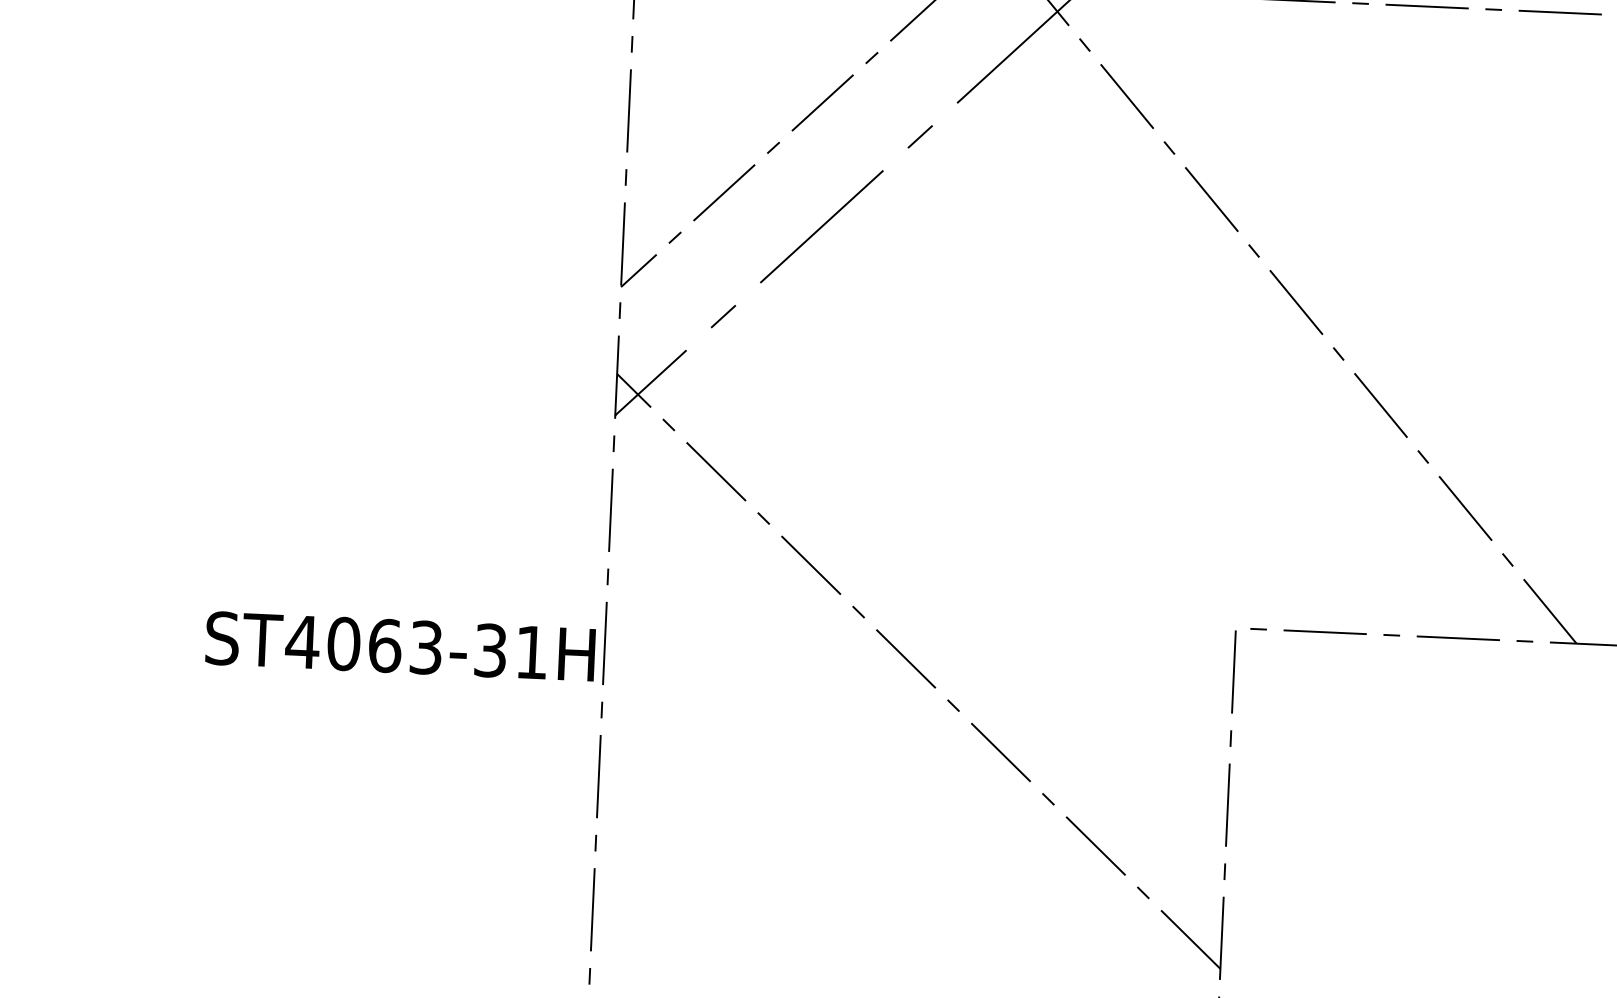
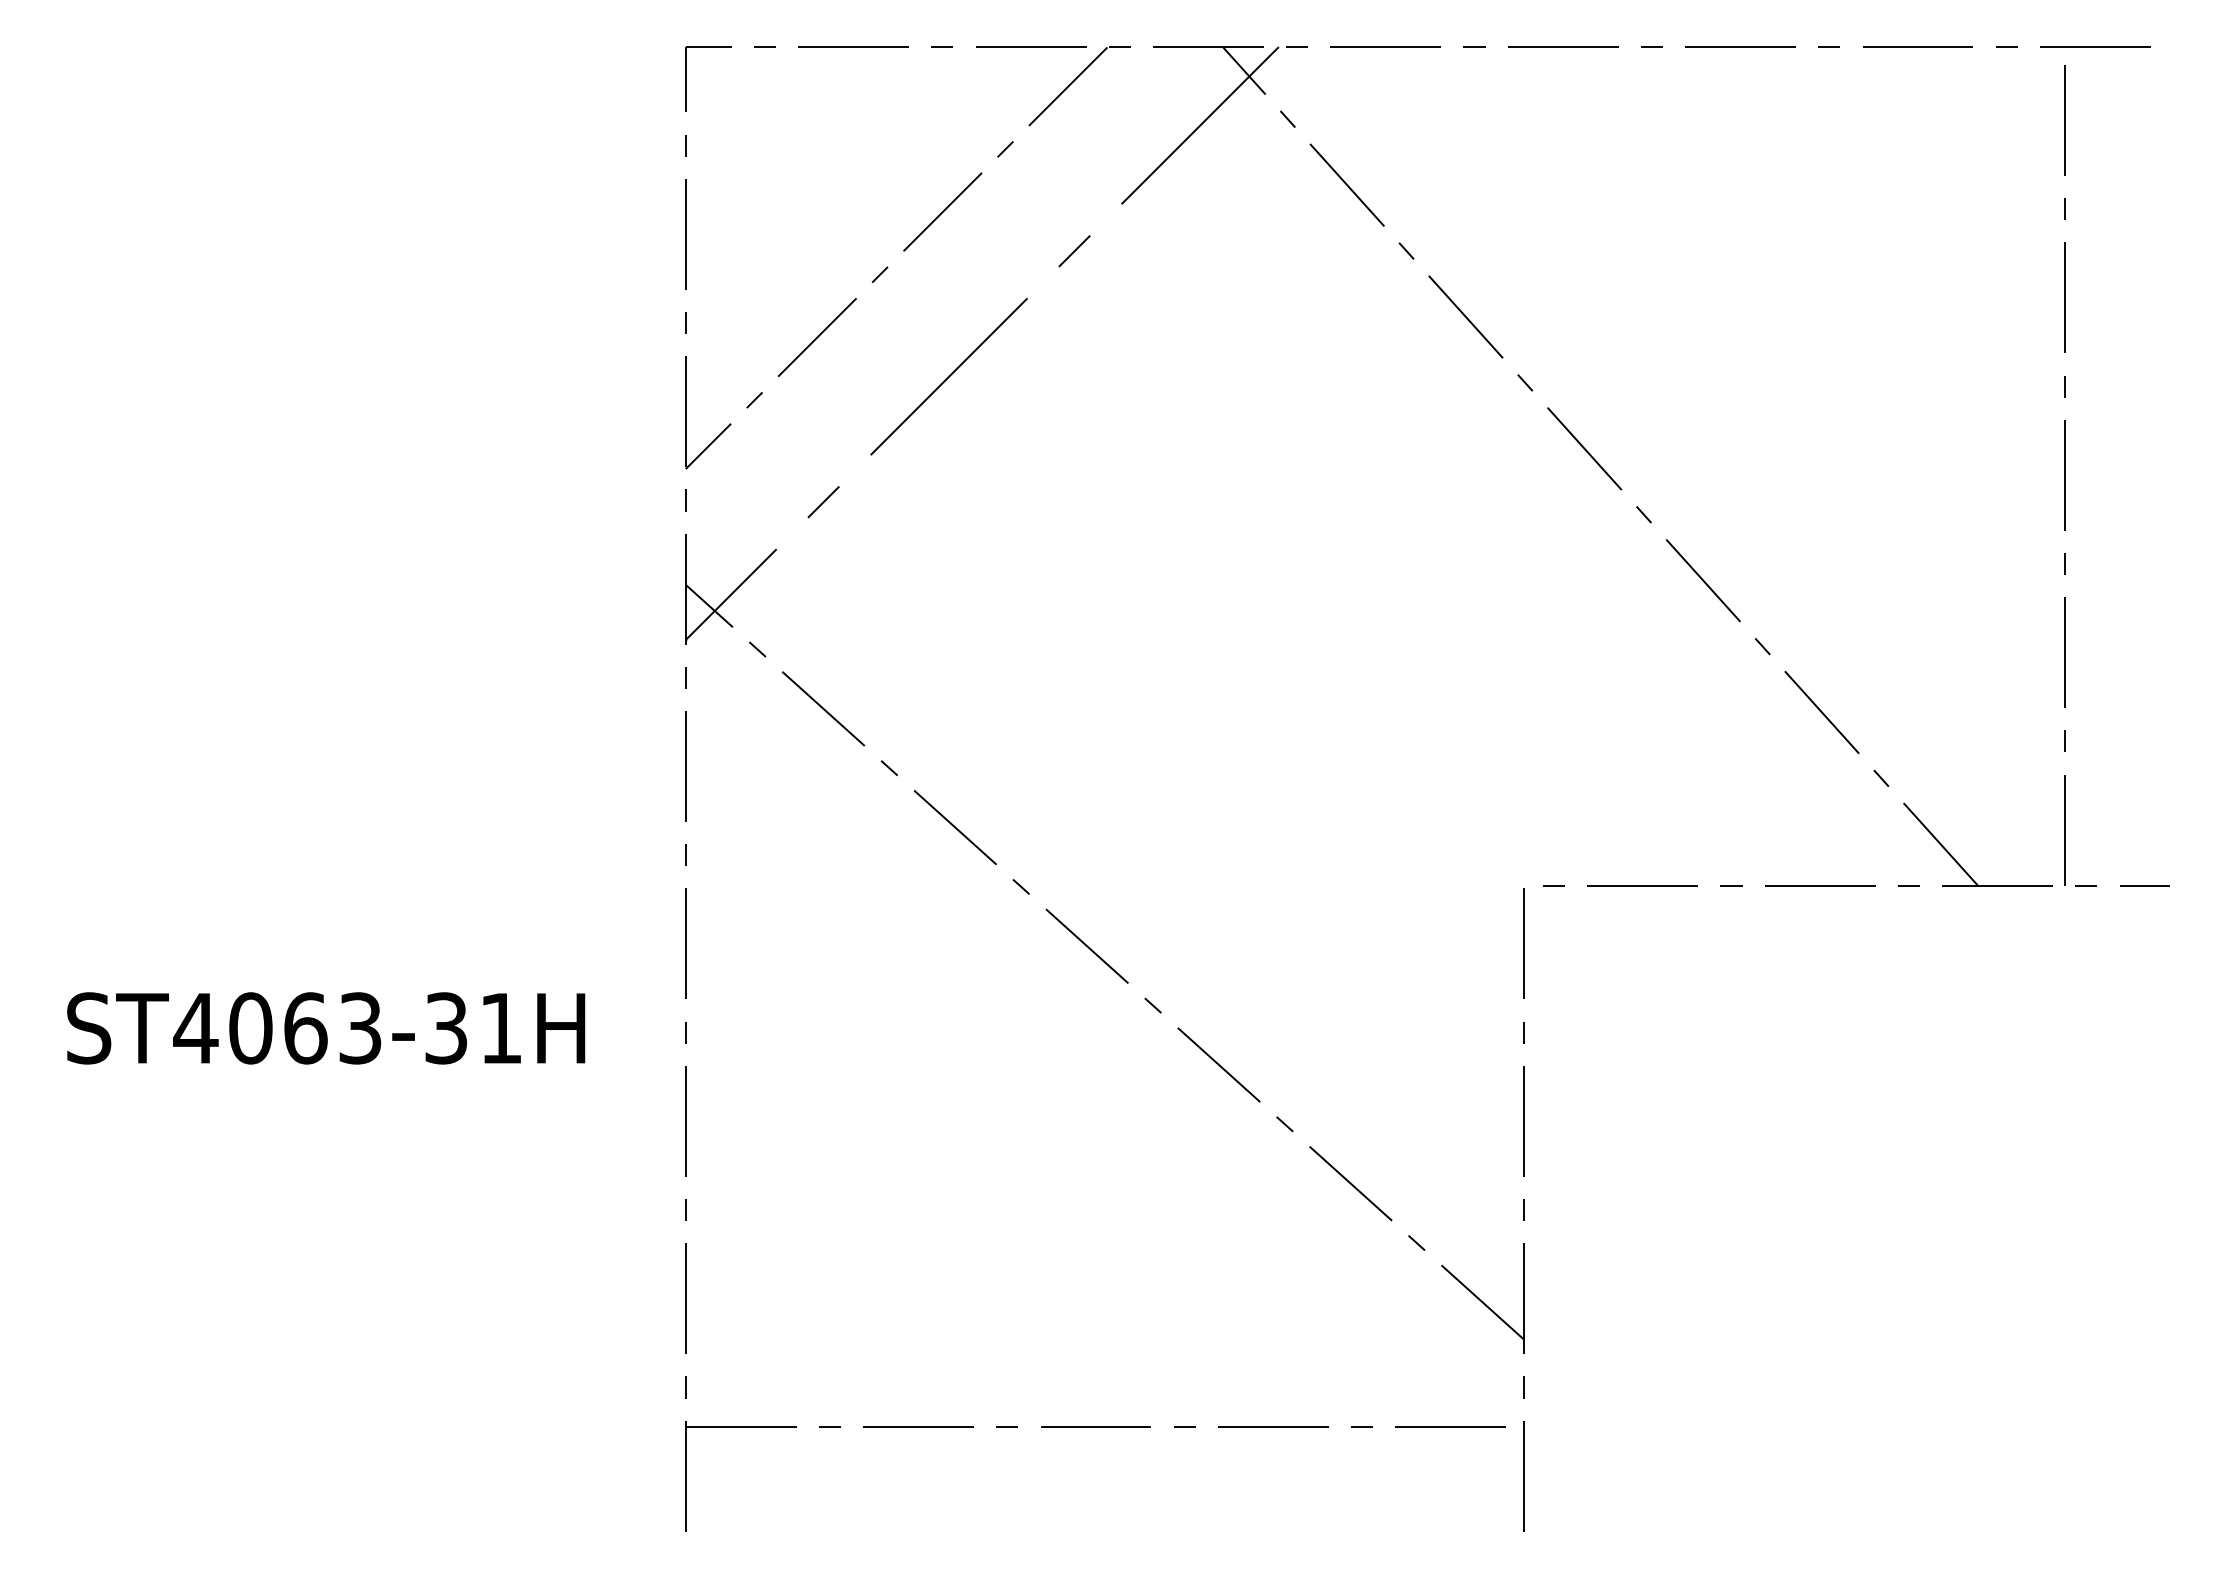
text: (400, 646) -> (326, 1028), moved

